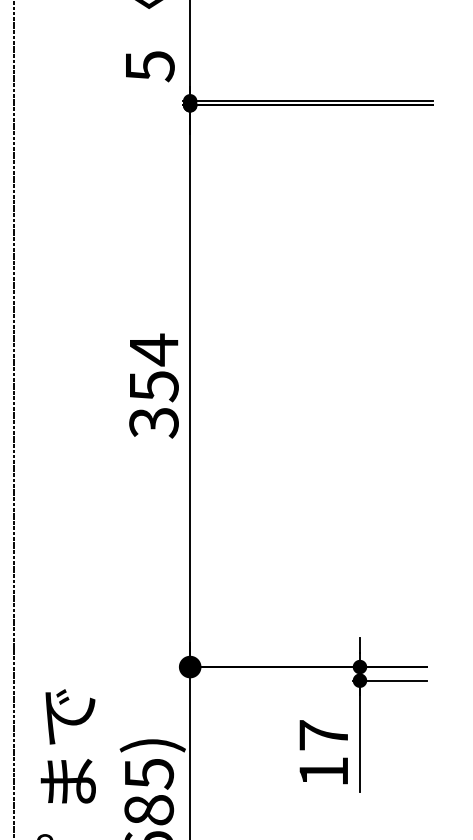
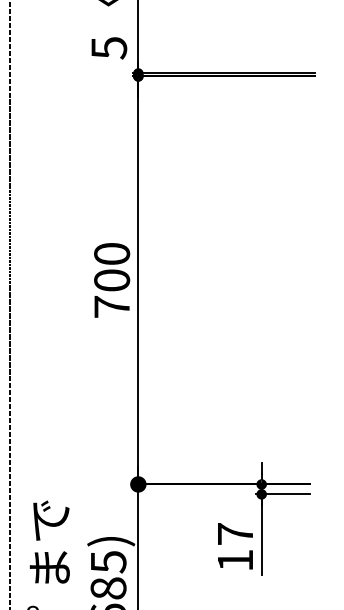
text: (153, 385) -> (111, 279), 354 -> 700

